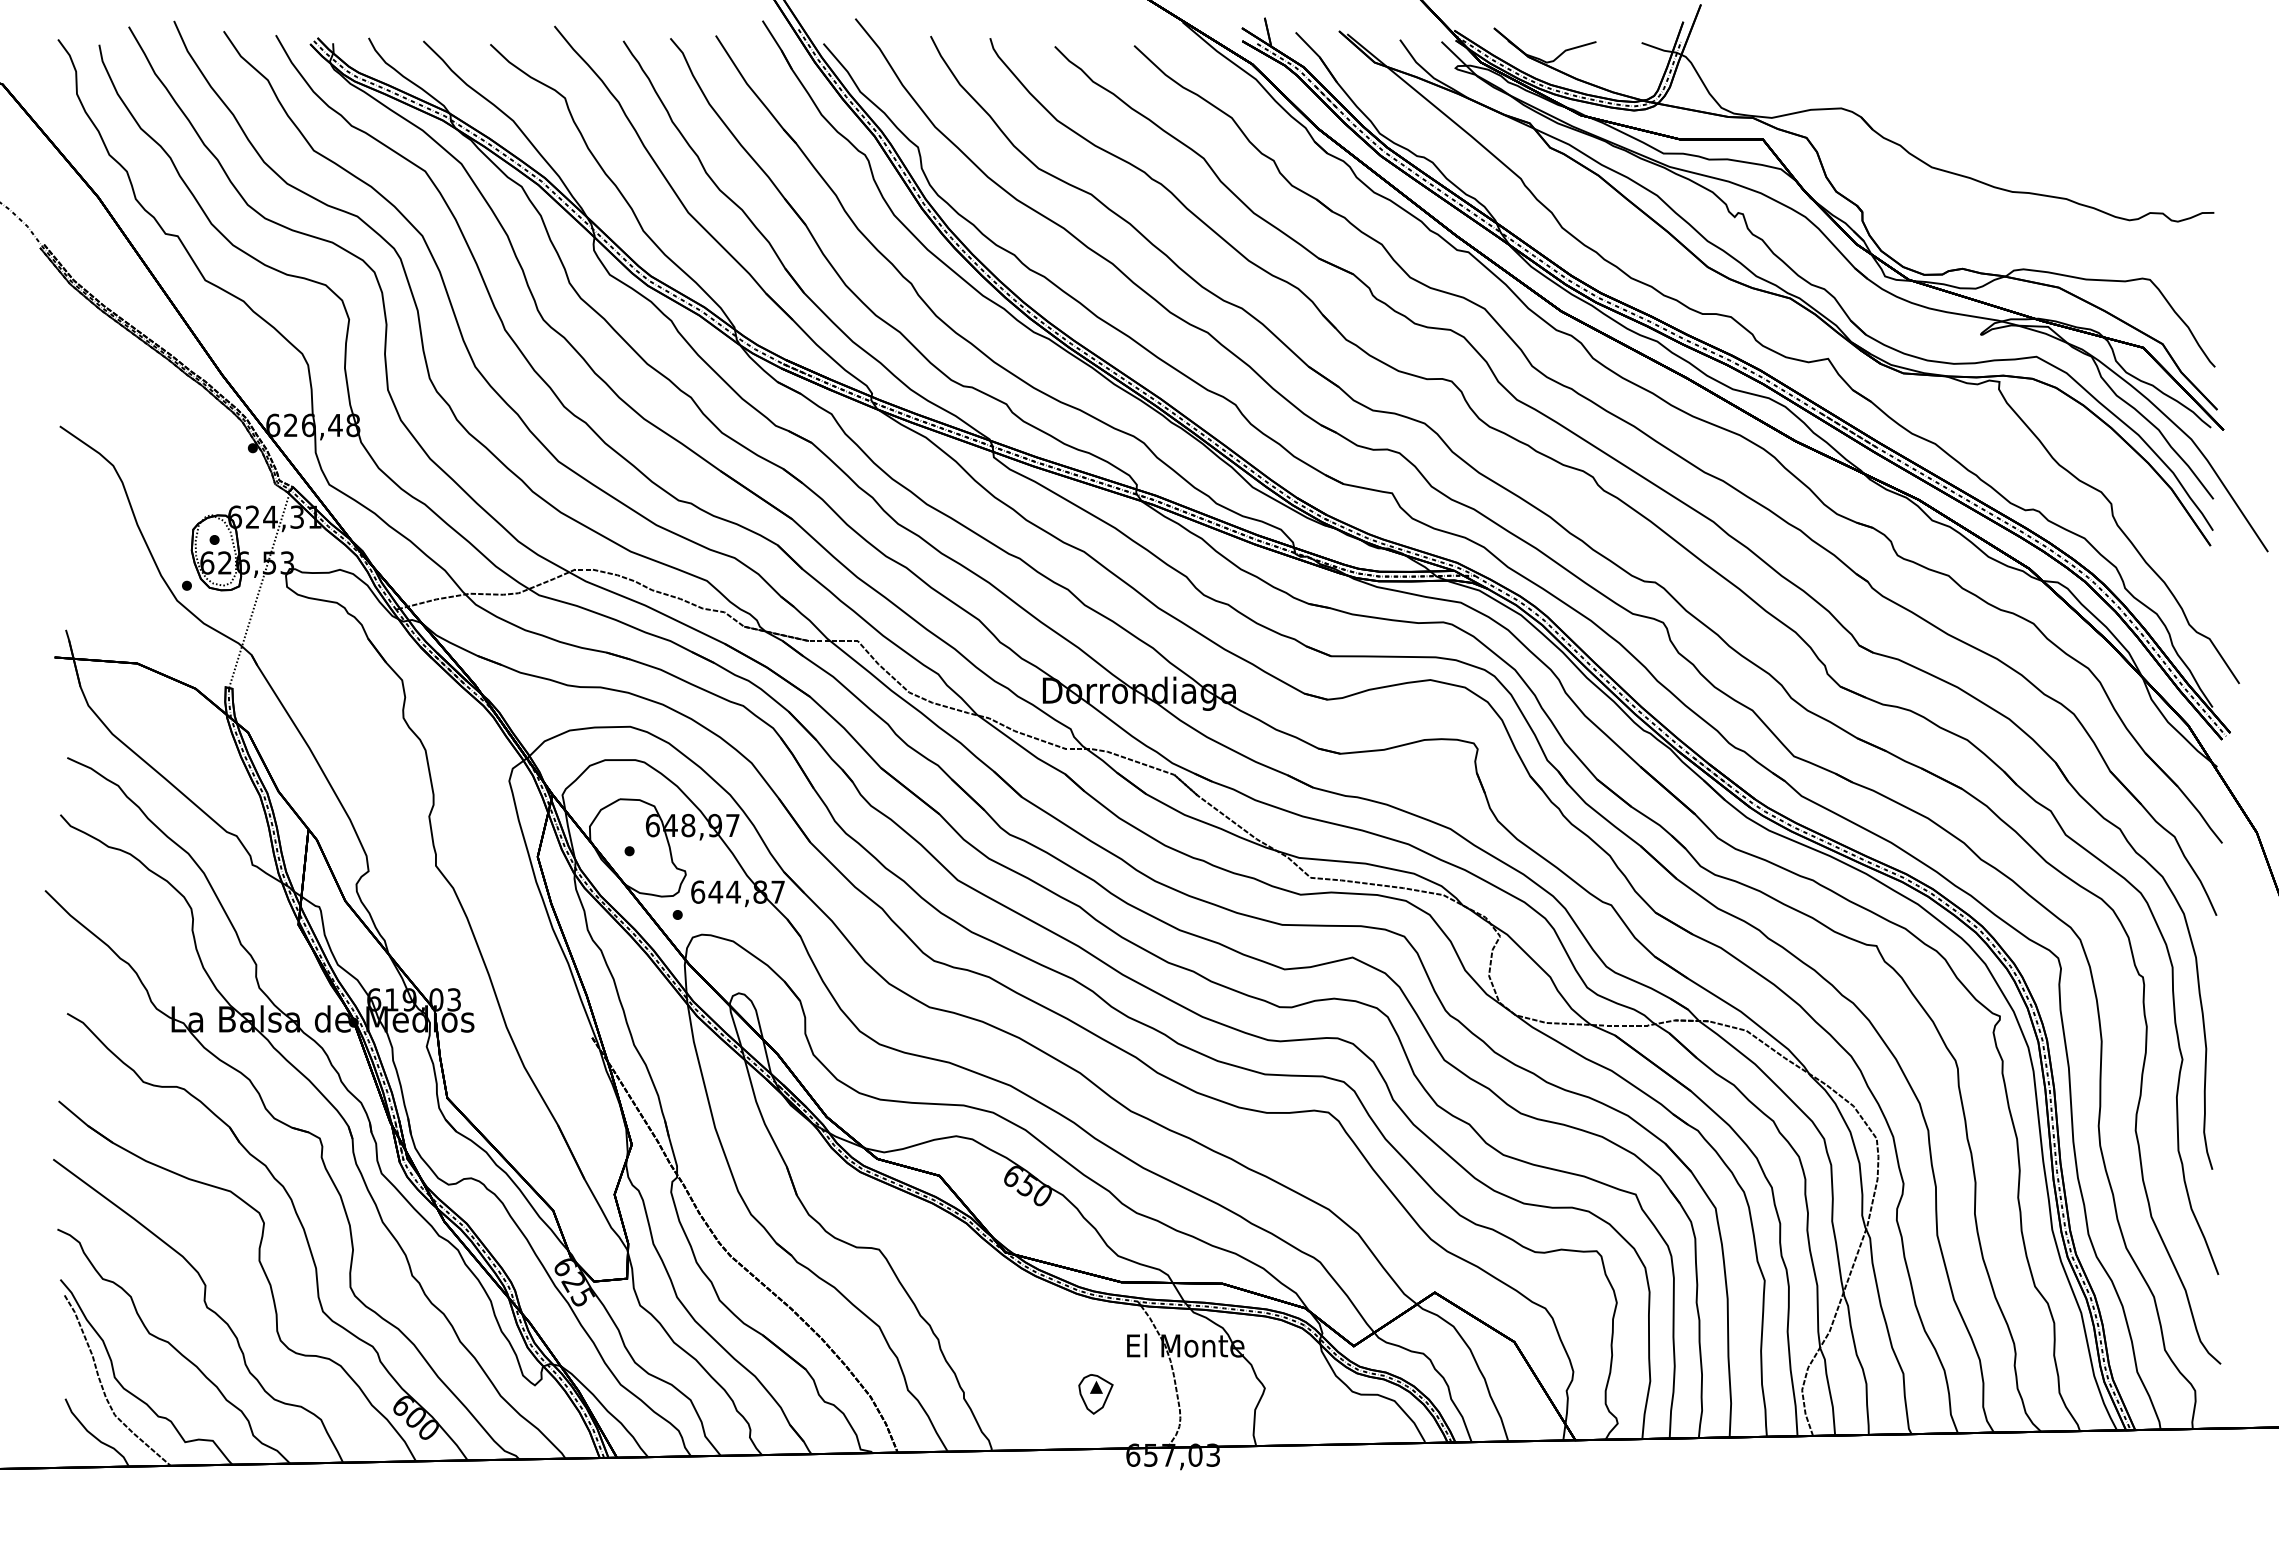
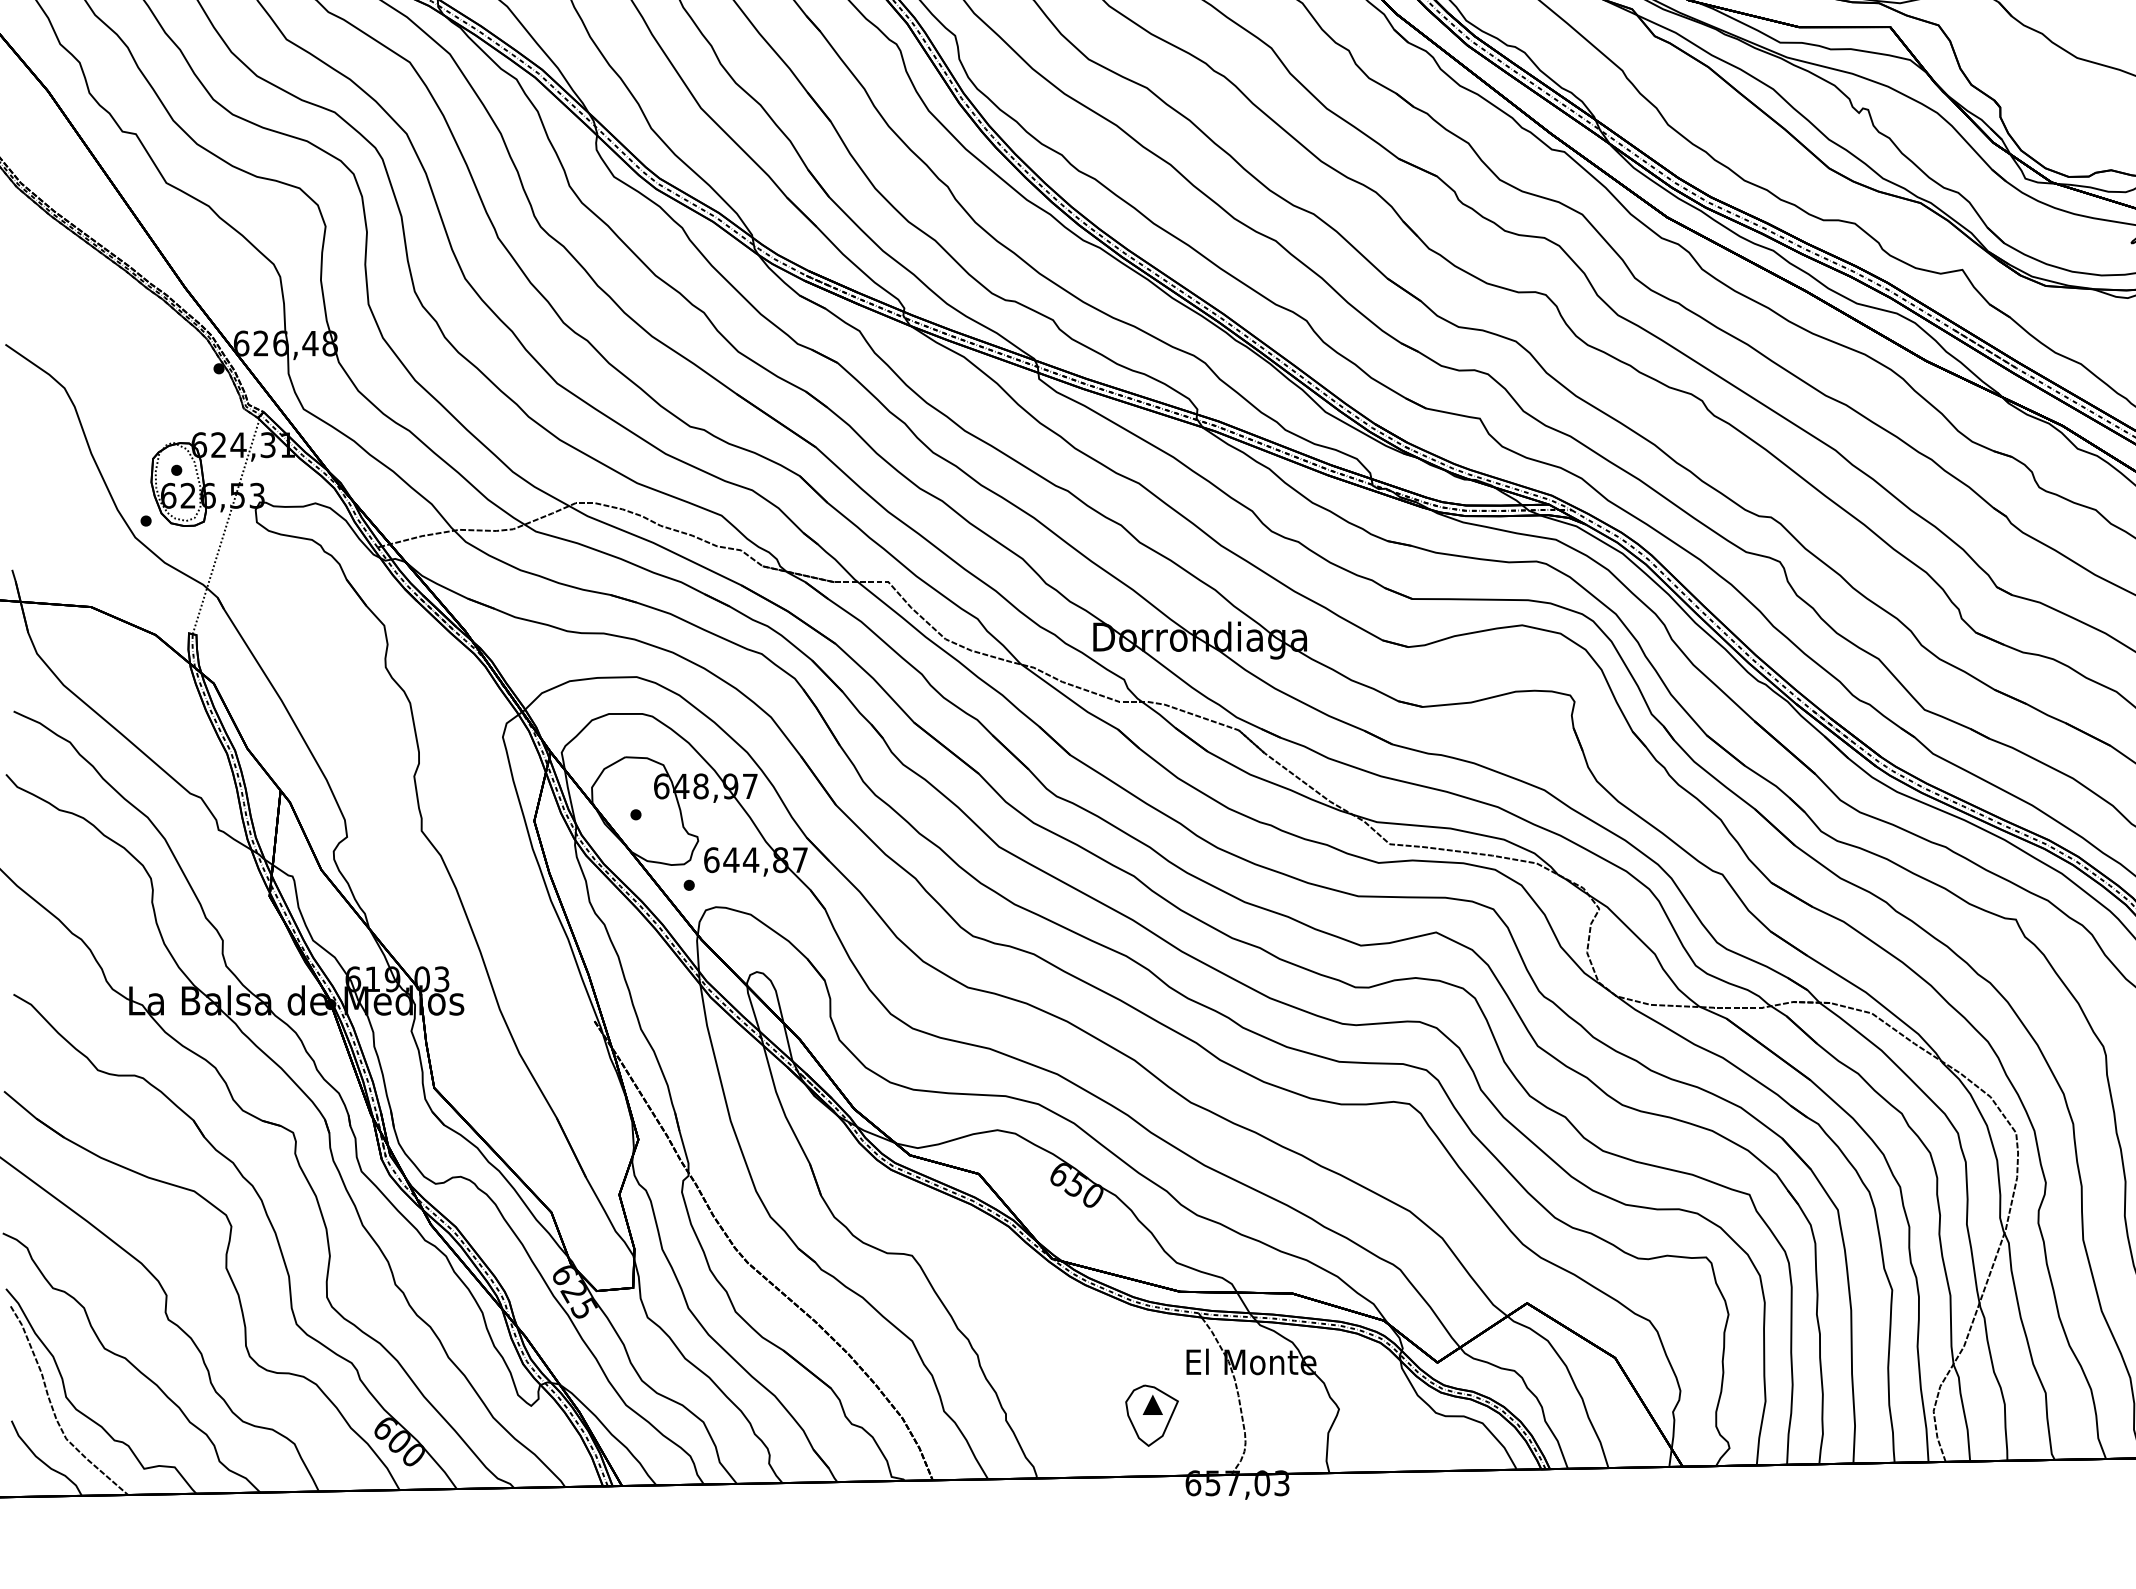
part: (1095, 1394) -> (1151, 1416), size x1.4

